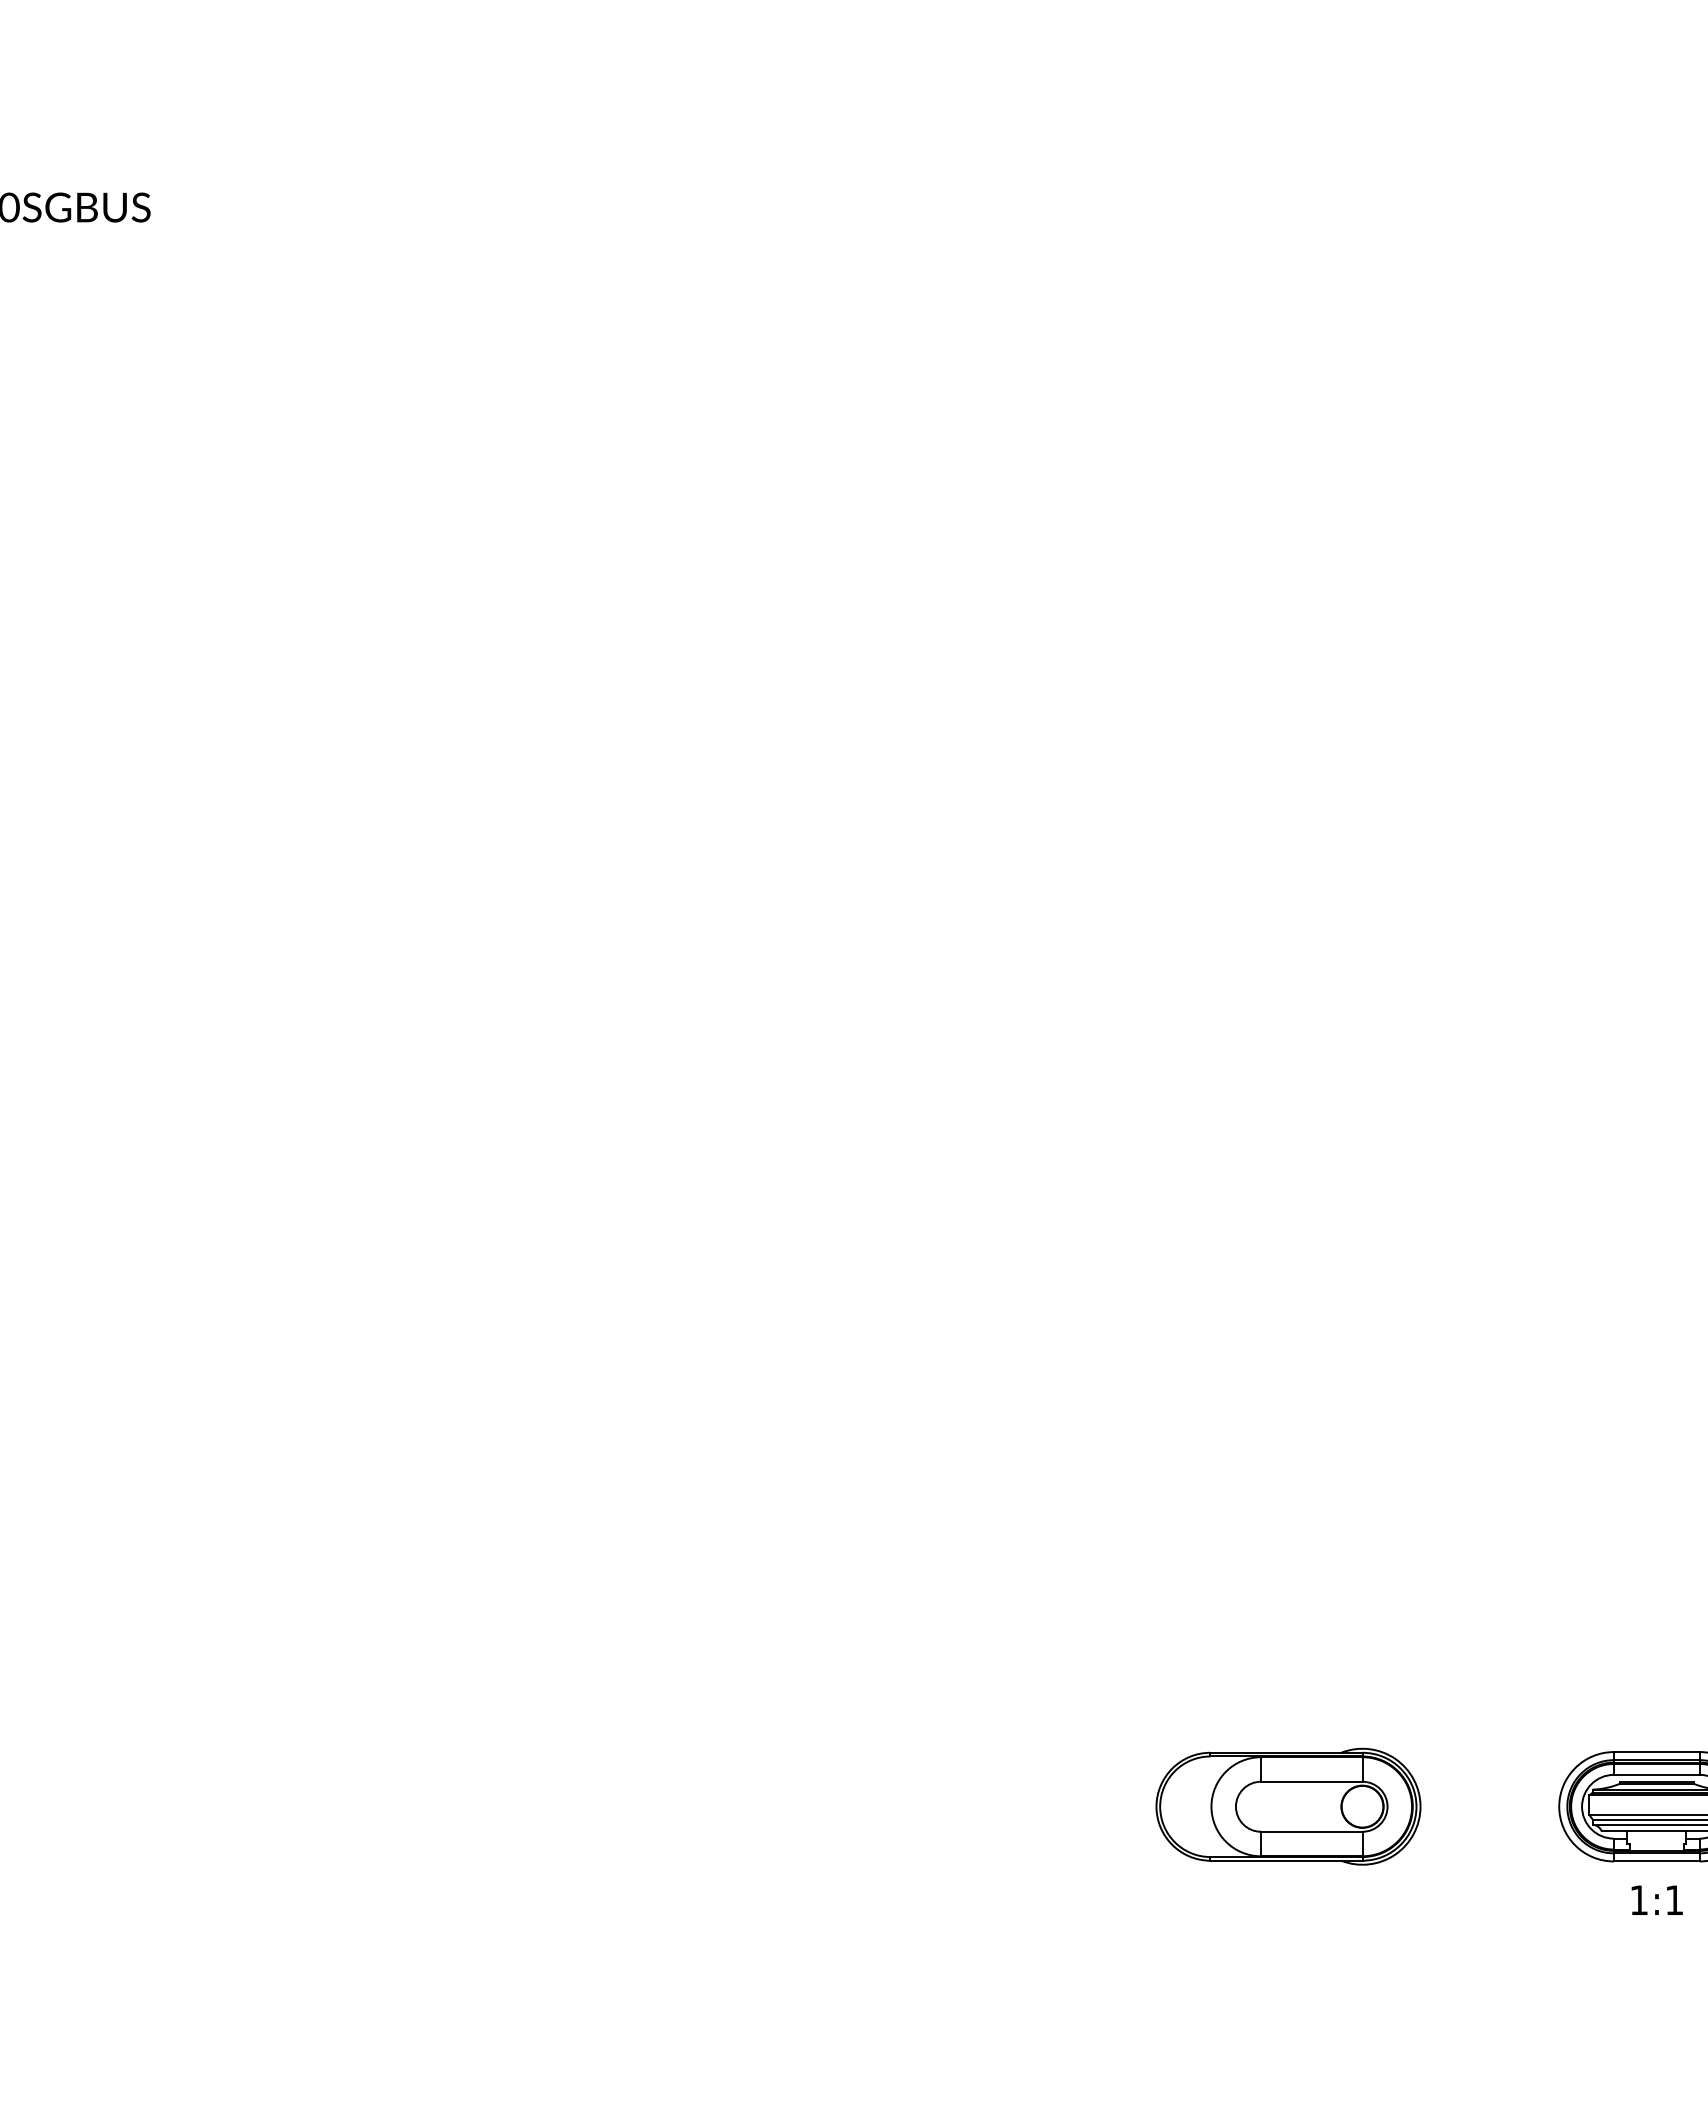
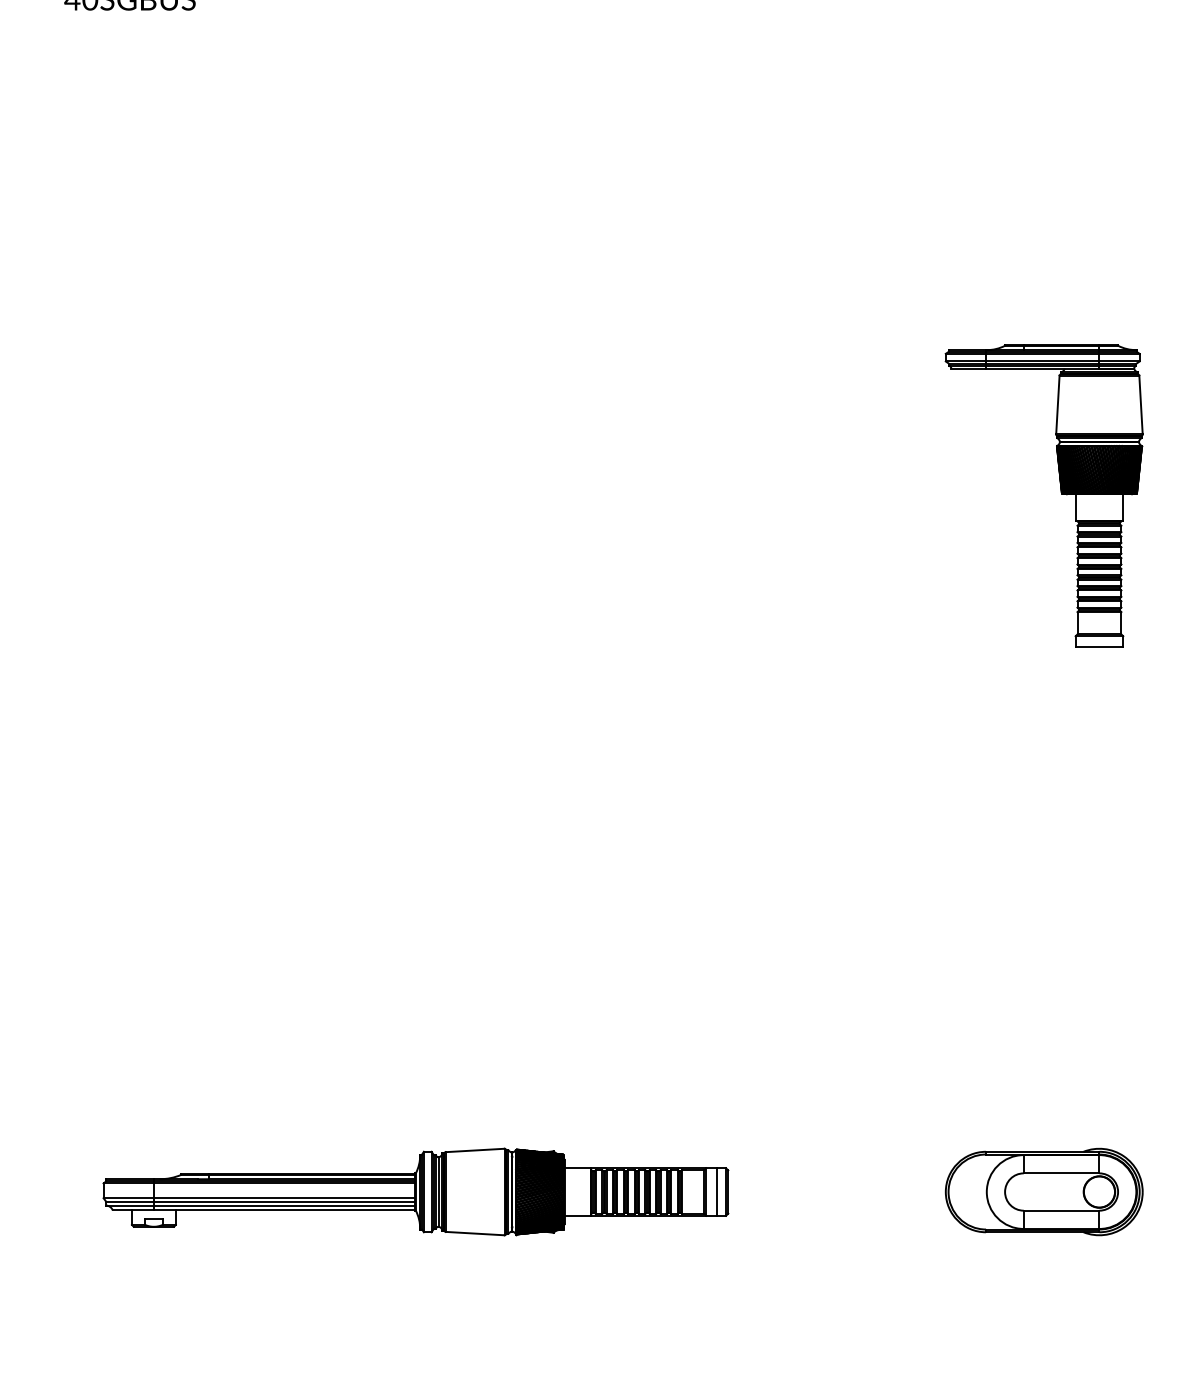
part: (1310, 866) -> (1060, 490), added
part: (445, 1806) -> (415, 1191), added

